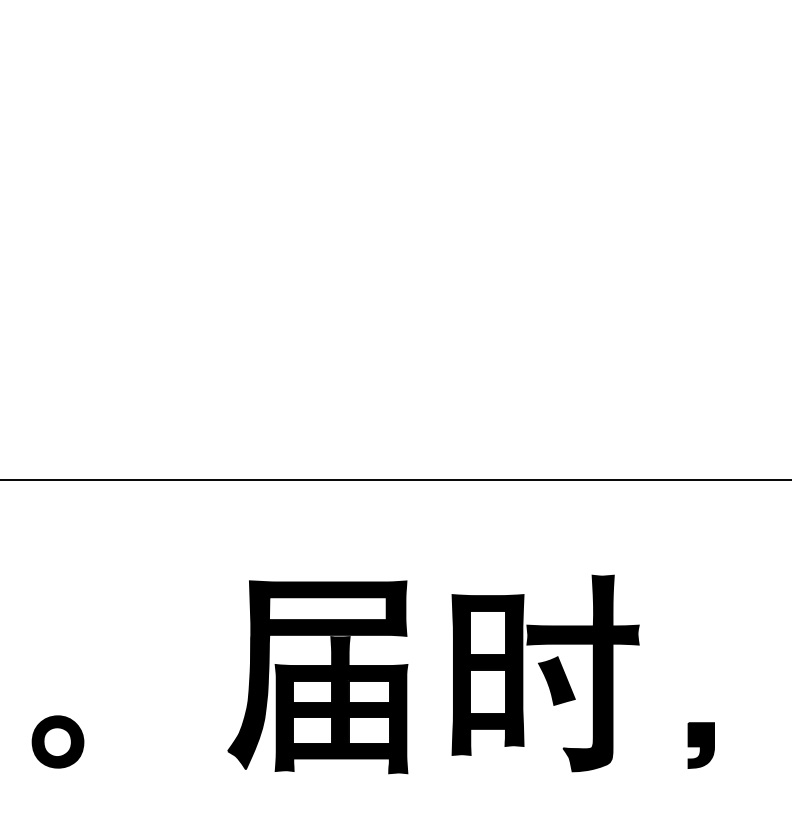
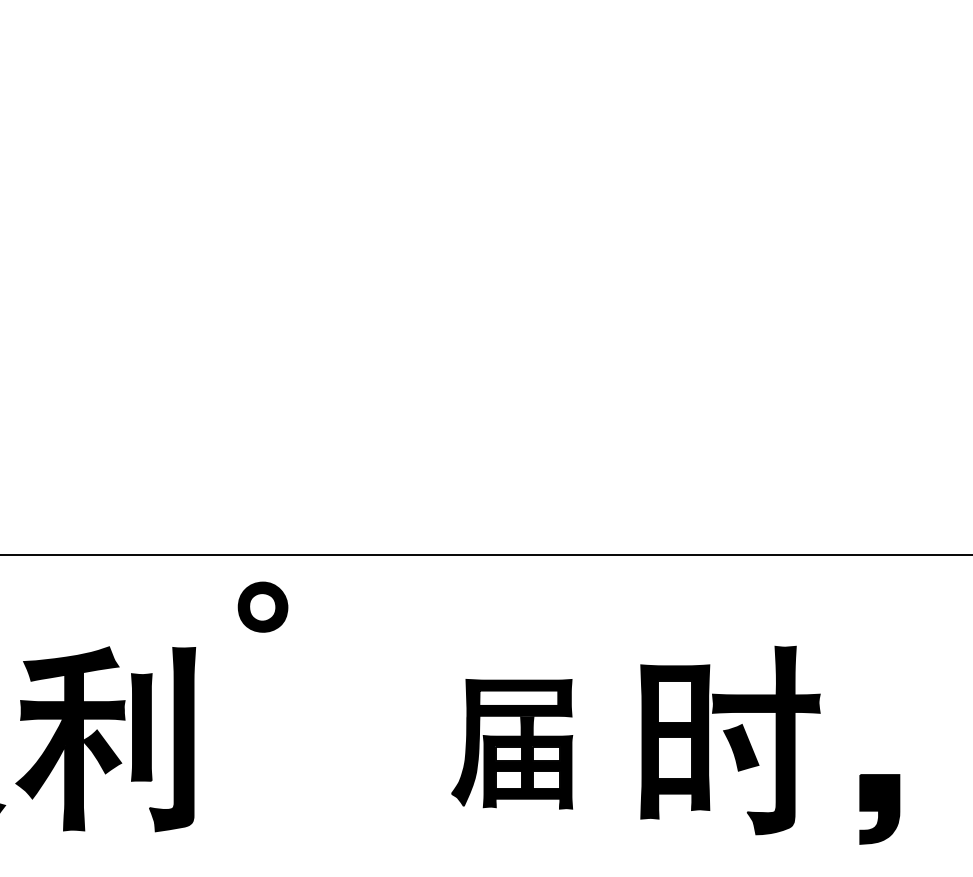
part: (317, 677) -> (511, 744), size x0.7
part: (57, 741) -> (262, 606), moved
part: (701, 745) -> (879, 809), size x1.6

